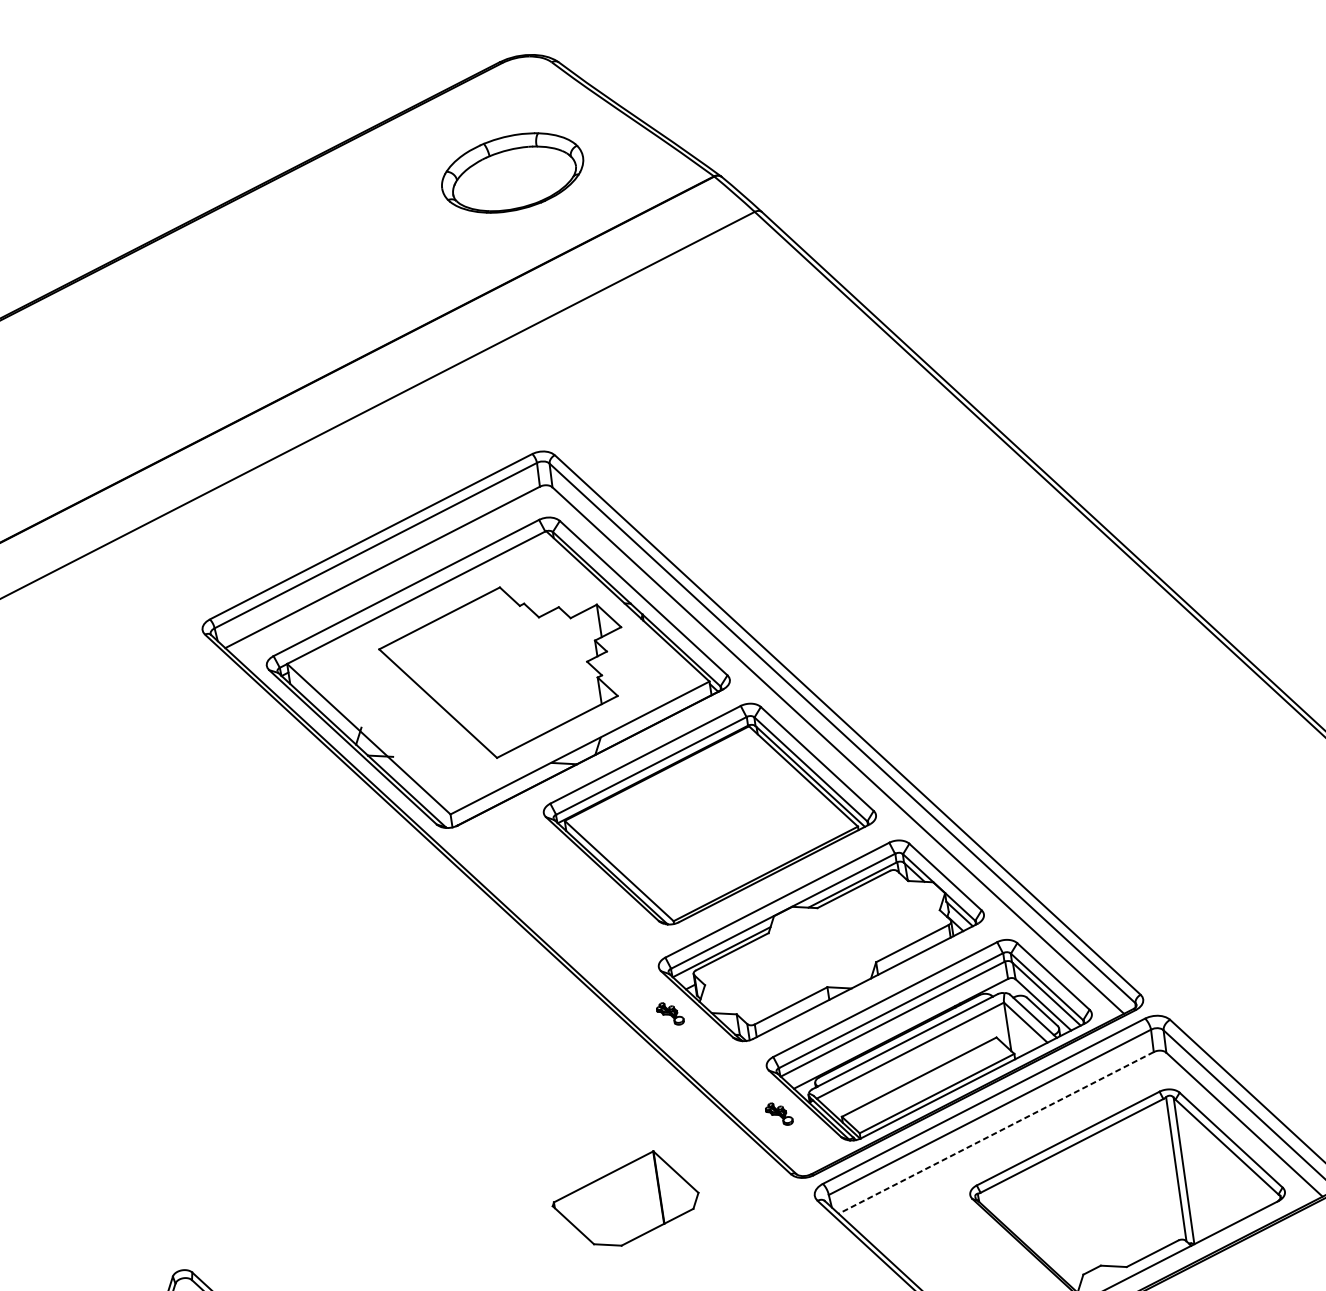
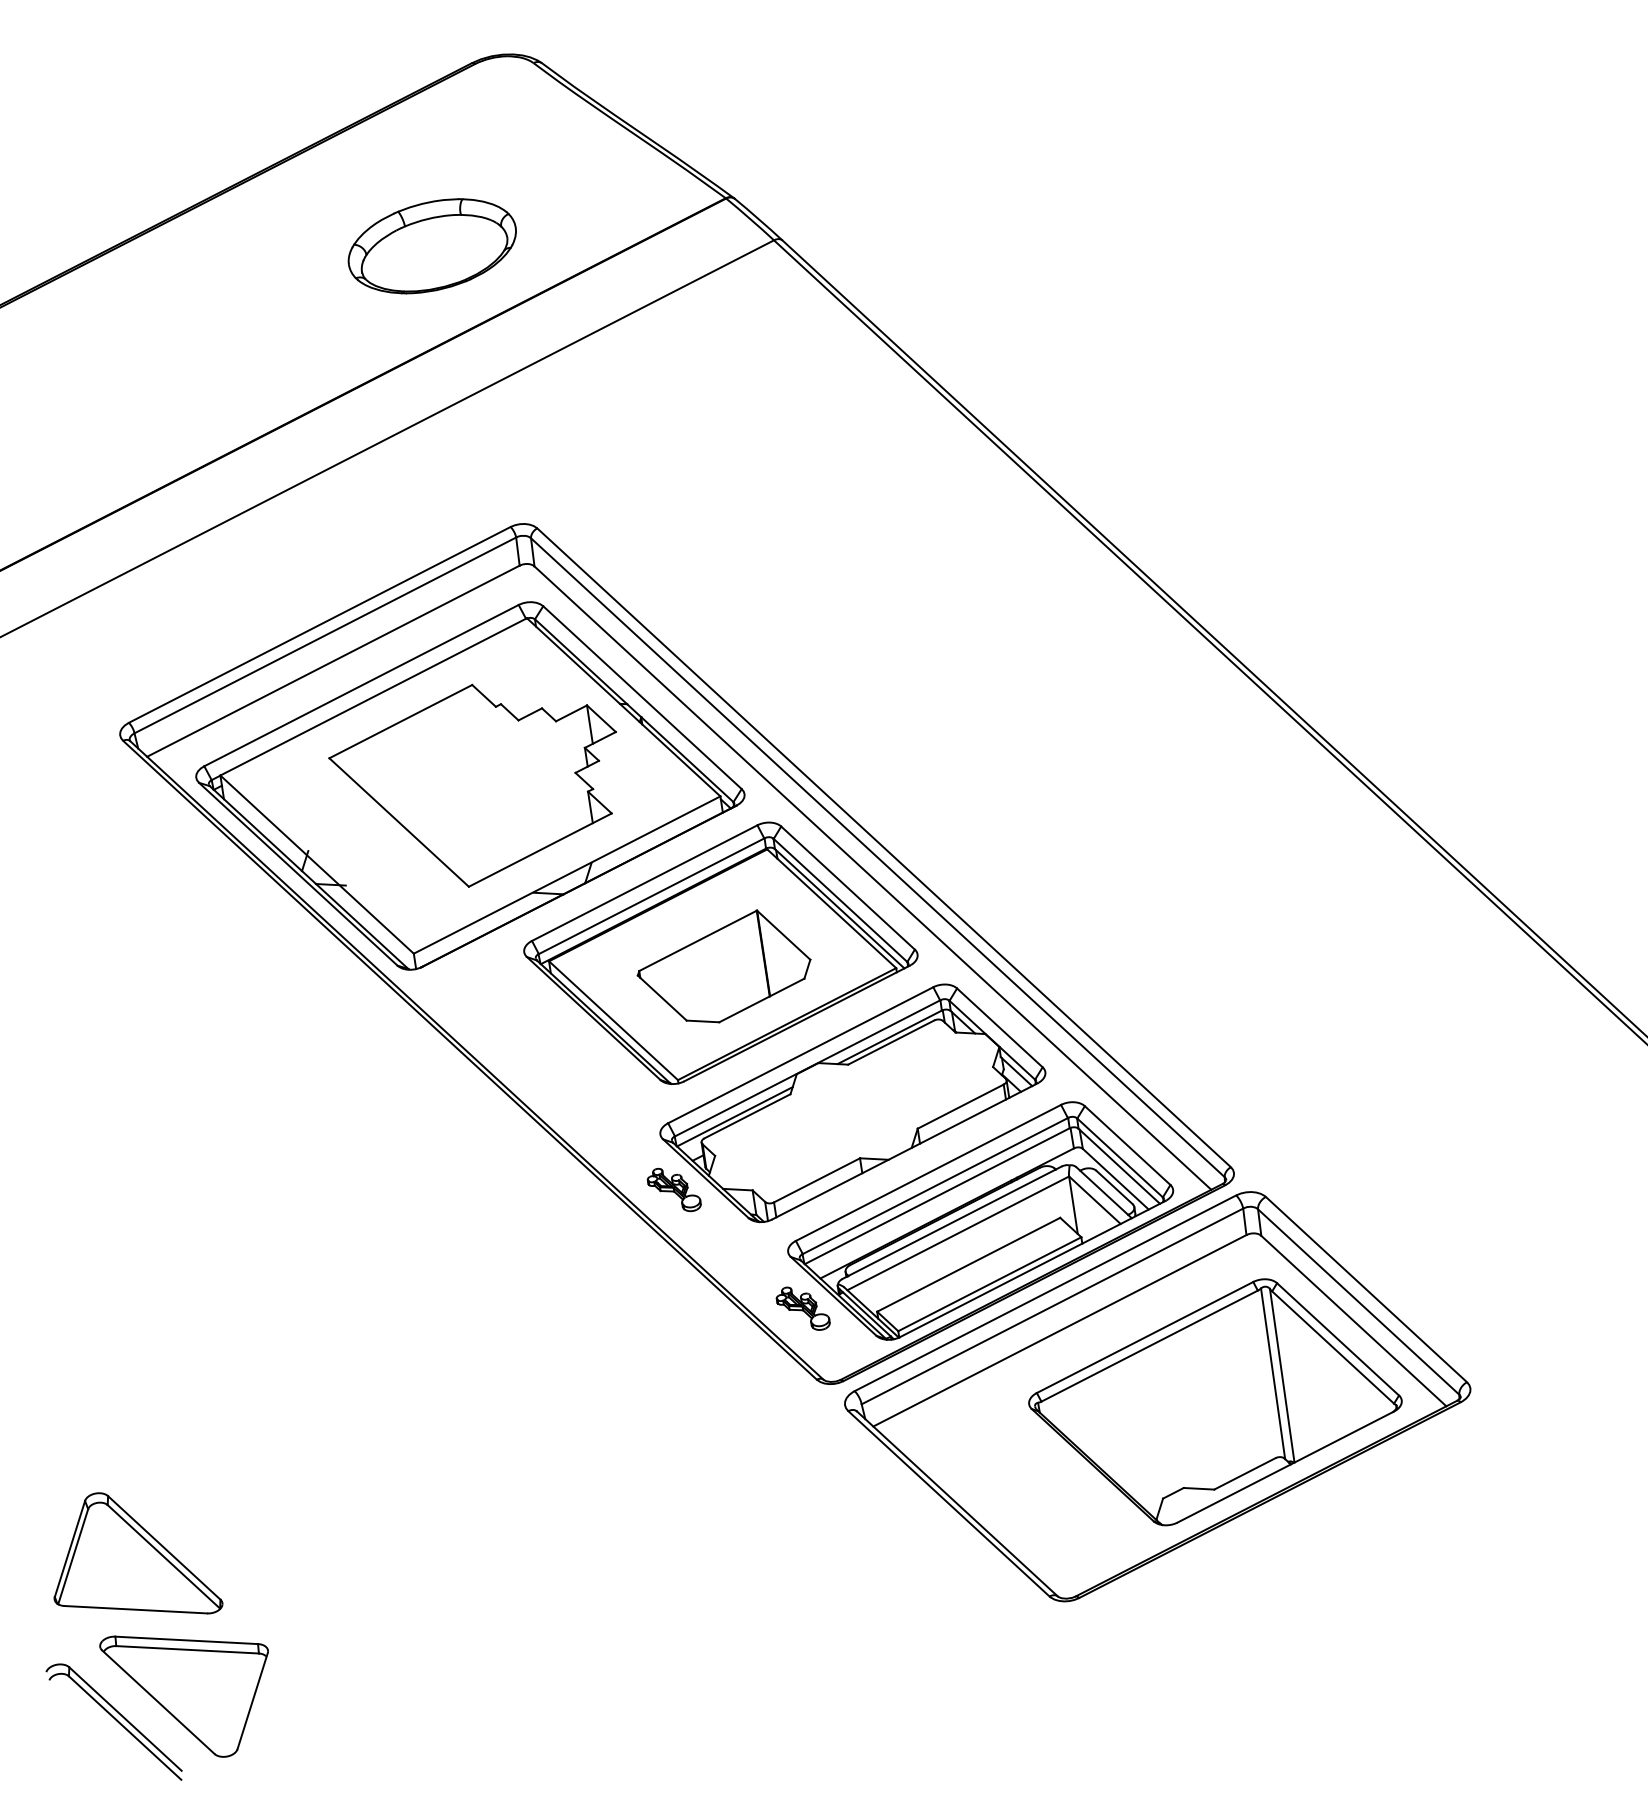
part: (511, 173) -> (431, 246), moved
part: (669, 1013) -> (673, 1189), size x1.67
part: (778, 1114) -> (802, 1308), size x1.67
line: (995, 1132) -> (1059, 1330), dashed -> solid
part: (625, 1198) -> (723, 966), moved

